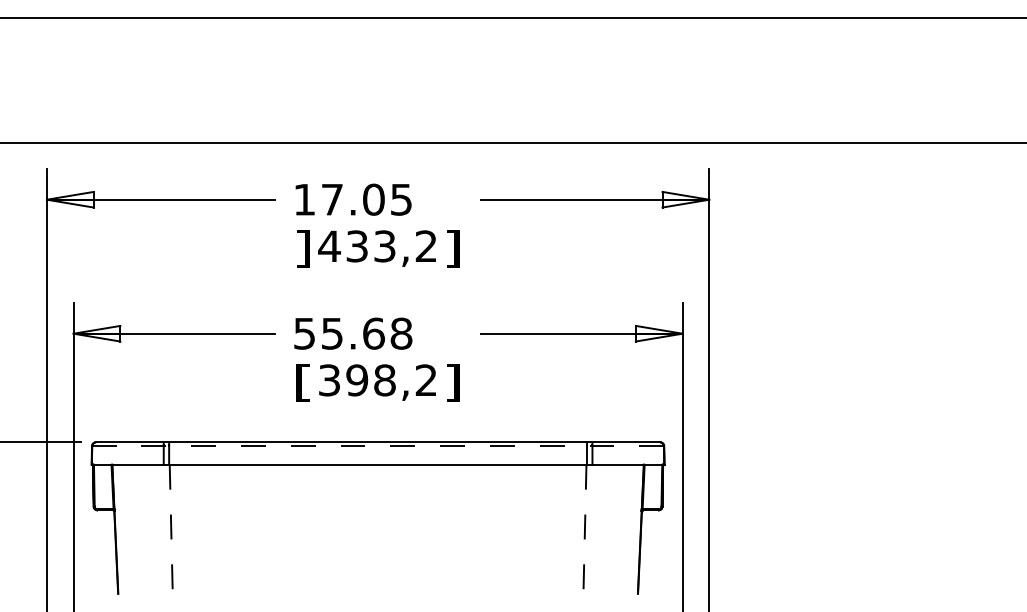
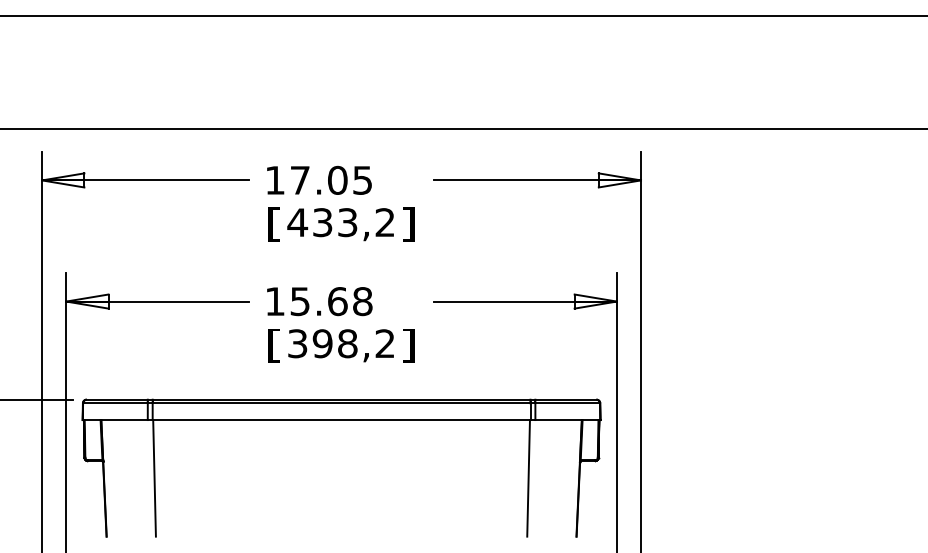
text: (302, 248) -> (273, 224), ] -> [
text: (304, 333) -> (275, 301), 55.68 -> 15.68
line: (377, 446) -> (341, 403), dashed -> solid
line: (171, 529) -> (154, 478), dashed -> solid
line: (584, 529) -> (528, 478), dashed -> solid

